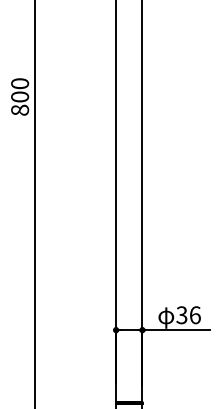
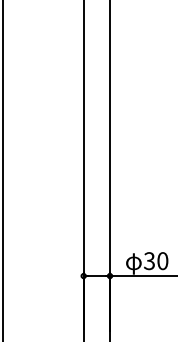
text: (195, 315) -> (163, 261), 36 -> 30

